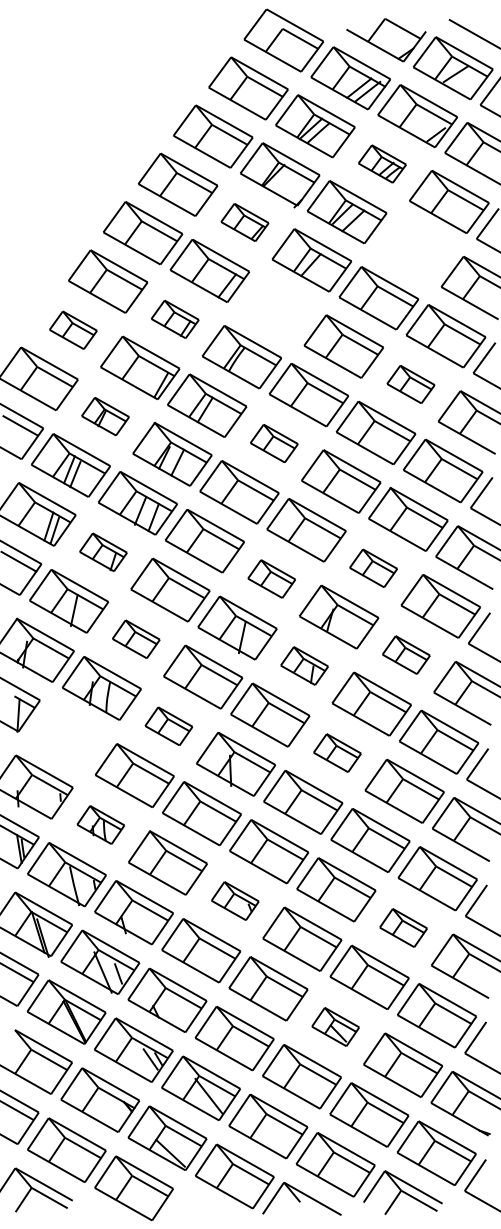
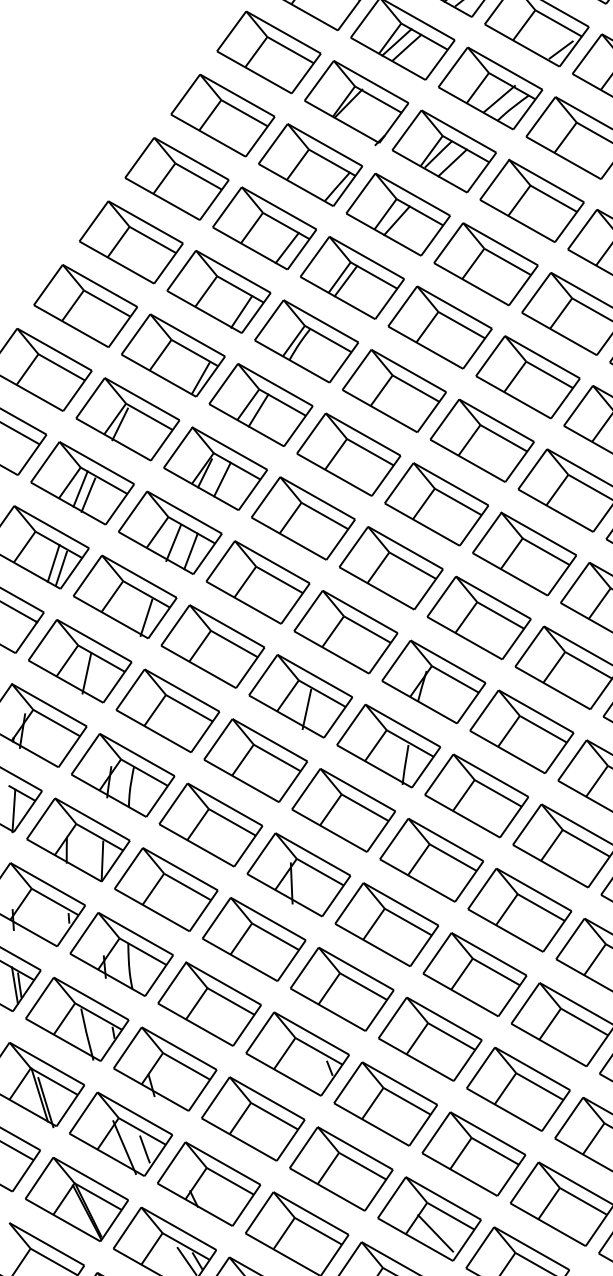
part: (382, 163) -> (490, 87), size x1.67
part: (244, 222) -> (309, 164), size x1.67
part: (413, 249) -> (531, 200), added
part: (276, 308) -> (351, 277), added
part: (175, 319) -> (219, 292), size x1.67
part: (73, 330) -> (85, 306), size x1.67
part: (410, 384) -> (527, 377), size x1.67
part: (105, 416) -> (127, 419), size x1.67
part: (274, 443) -> (349, 454), size x1.67
part: (103, 552) -> (125, 597), size x1.67
part: (373, 568) -> (478, 618), size x1.67
part: (271, 578) -> (345, 631), size x1.67
part: (136, 639) -> (168, 711), size x1.67
part: (406, 654) -> (522, 730), size x1.67
part: (304, 665) -> (388, 745), size x1.67
part: (168, 726) -> (210, 825), size x1.67
part: (67, 737) -> (78, 839), added
part: (337, 752) -> (431, 859), size x1.67
part: (100, 824) -> (121, 953), size x1.67
part: (235, 900) -> (298, 1053), size x1.67
part: (403, 927) -> (518, 1088), size x1.67
part: (335, 1026) -> (429, 1218), size x1.67

